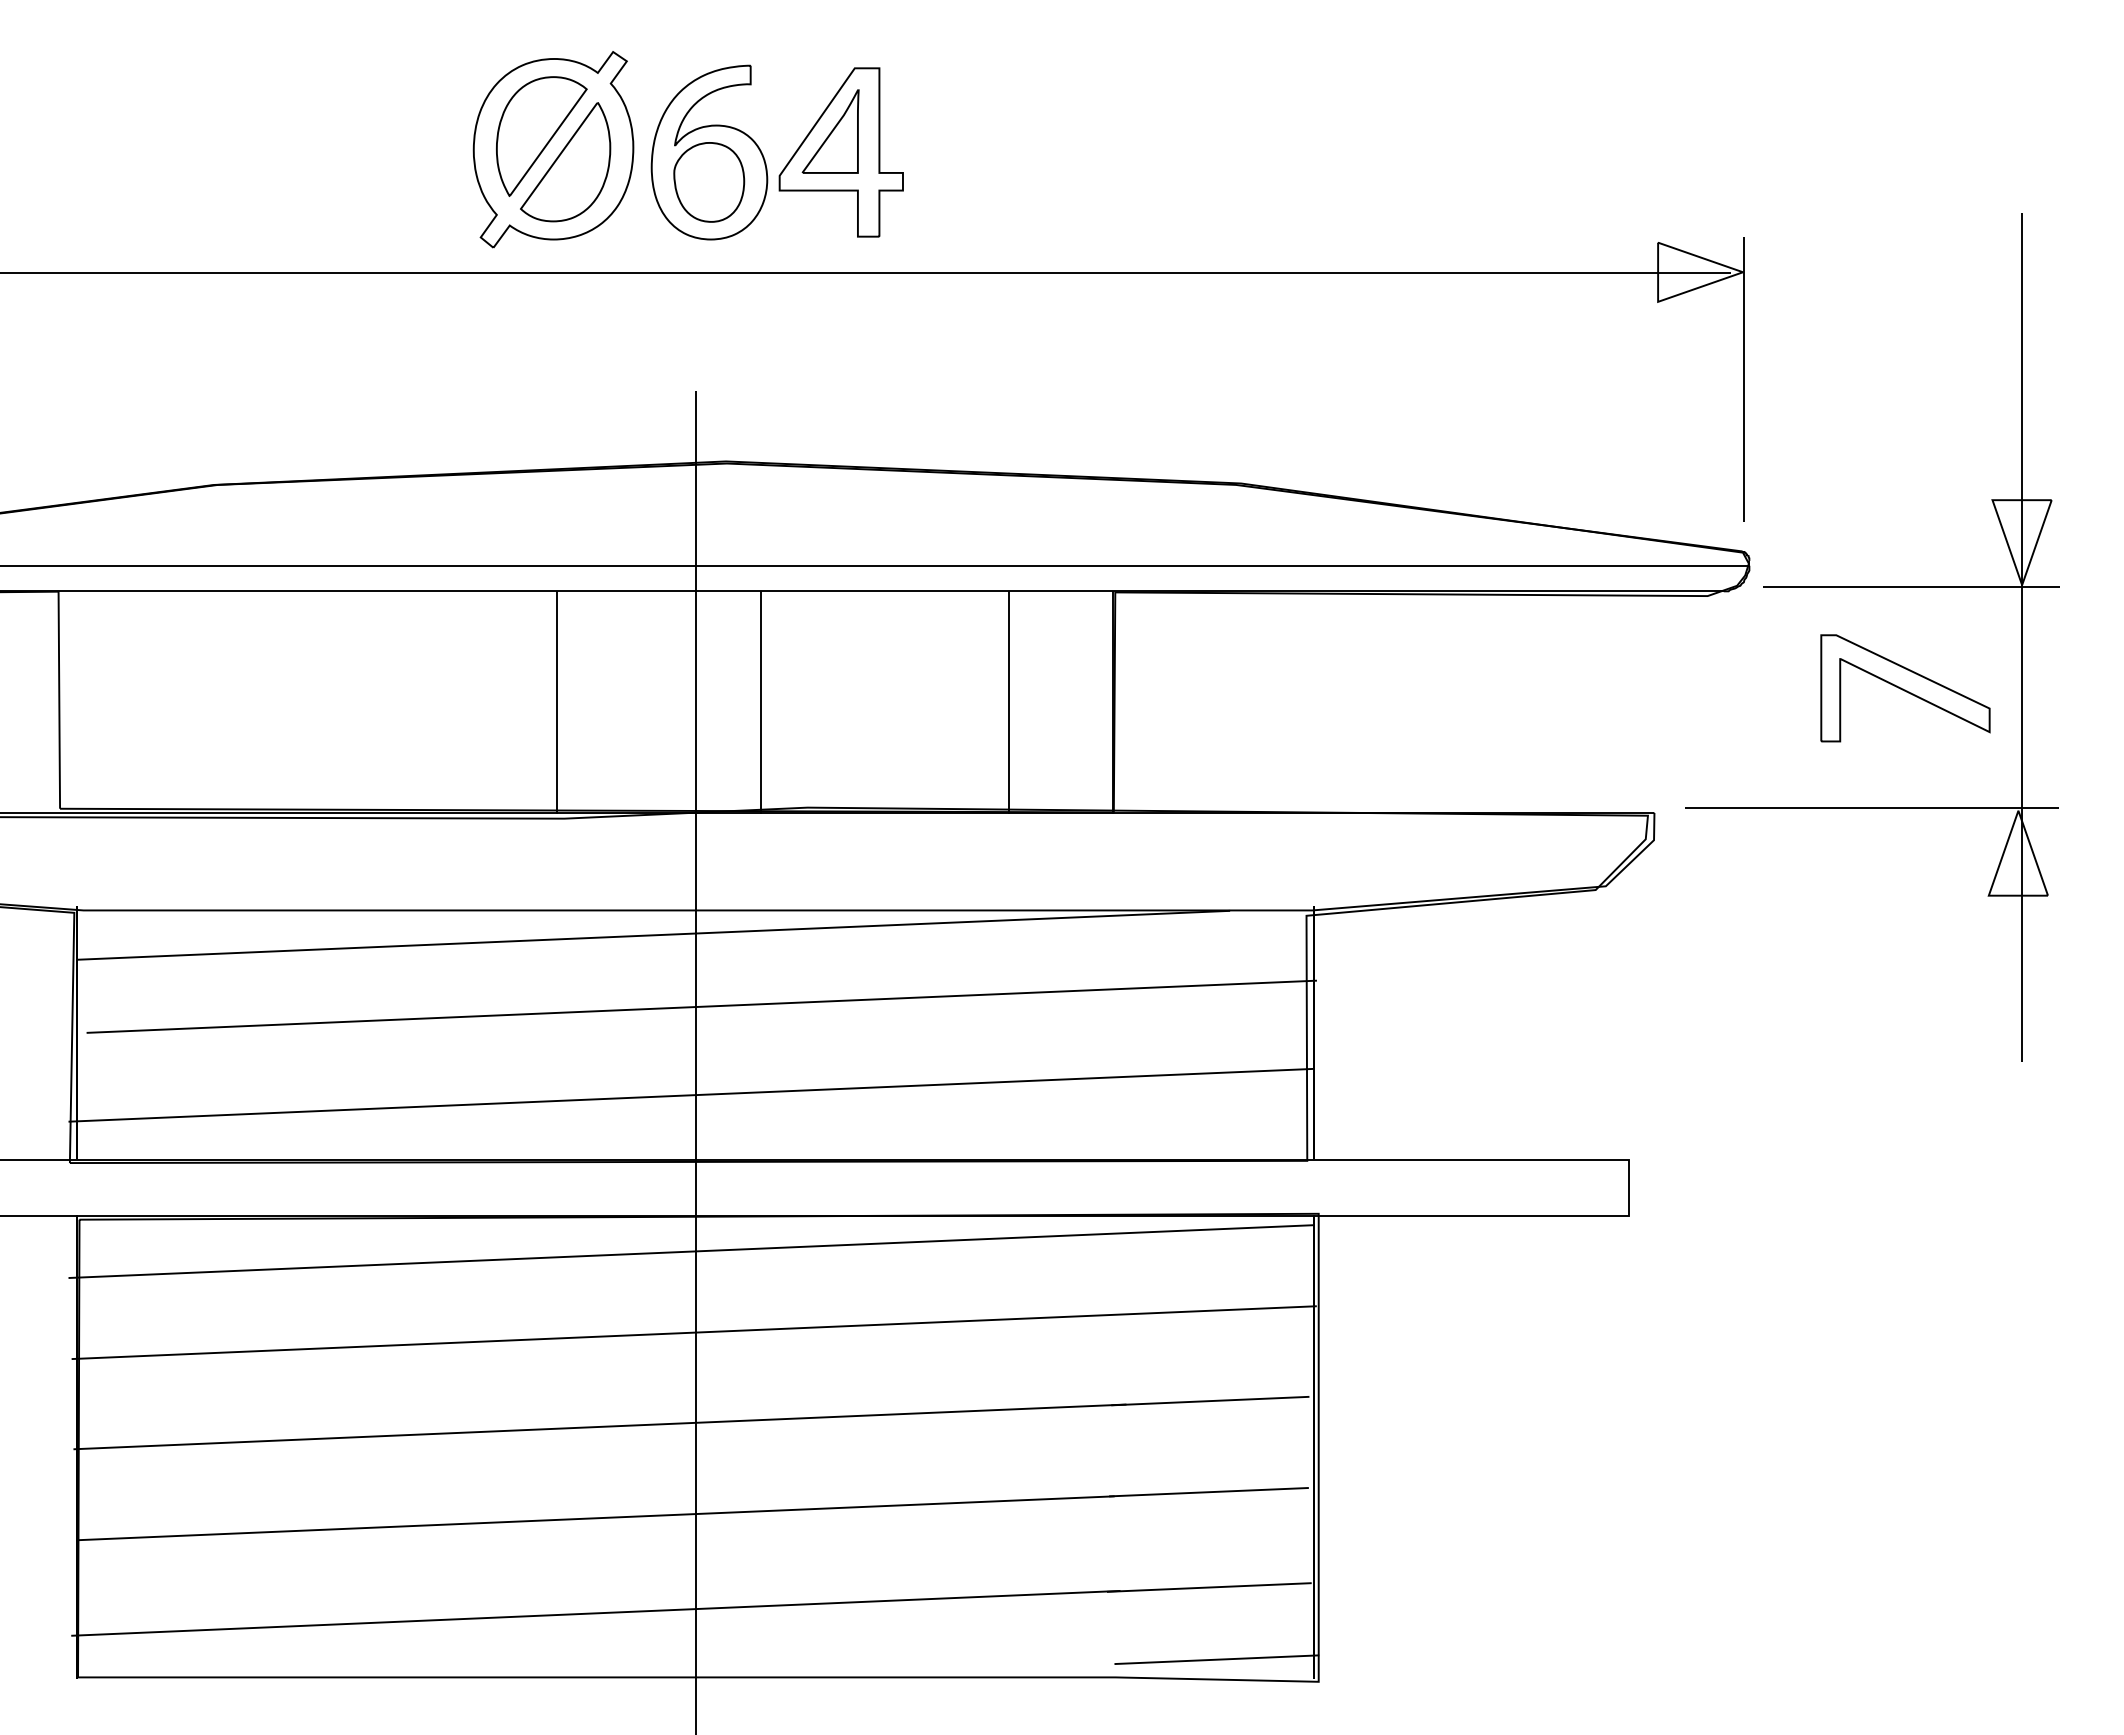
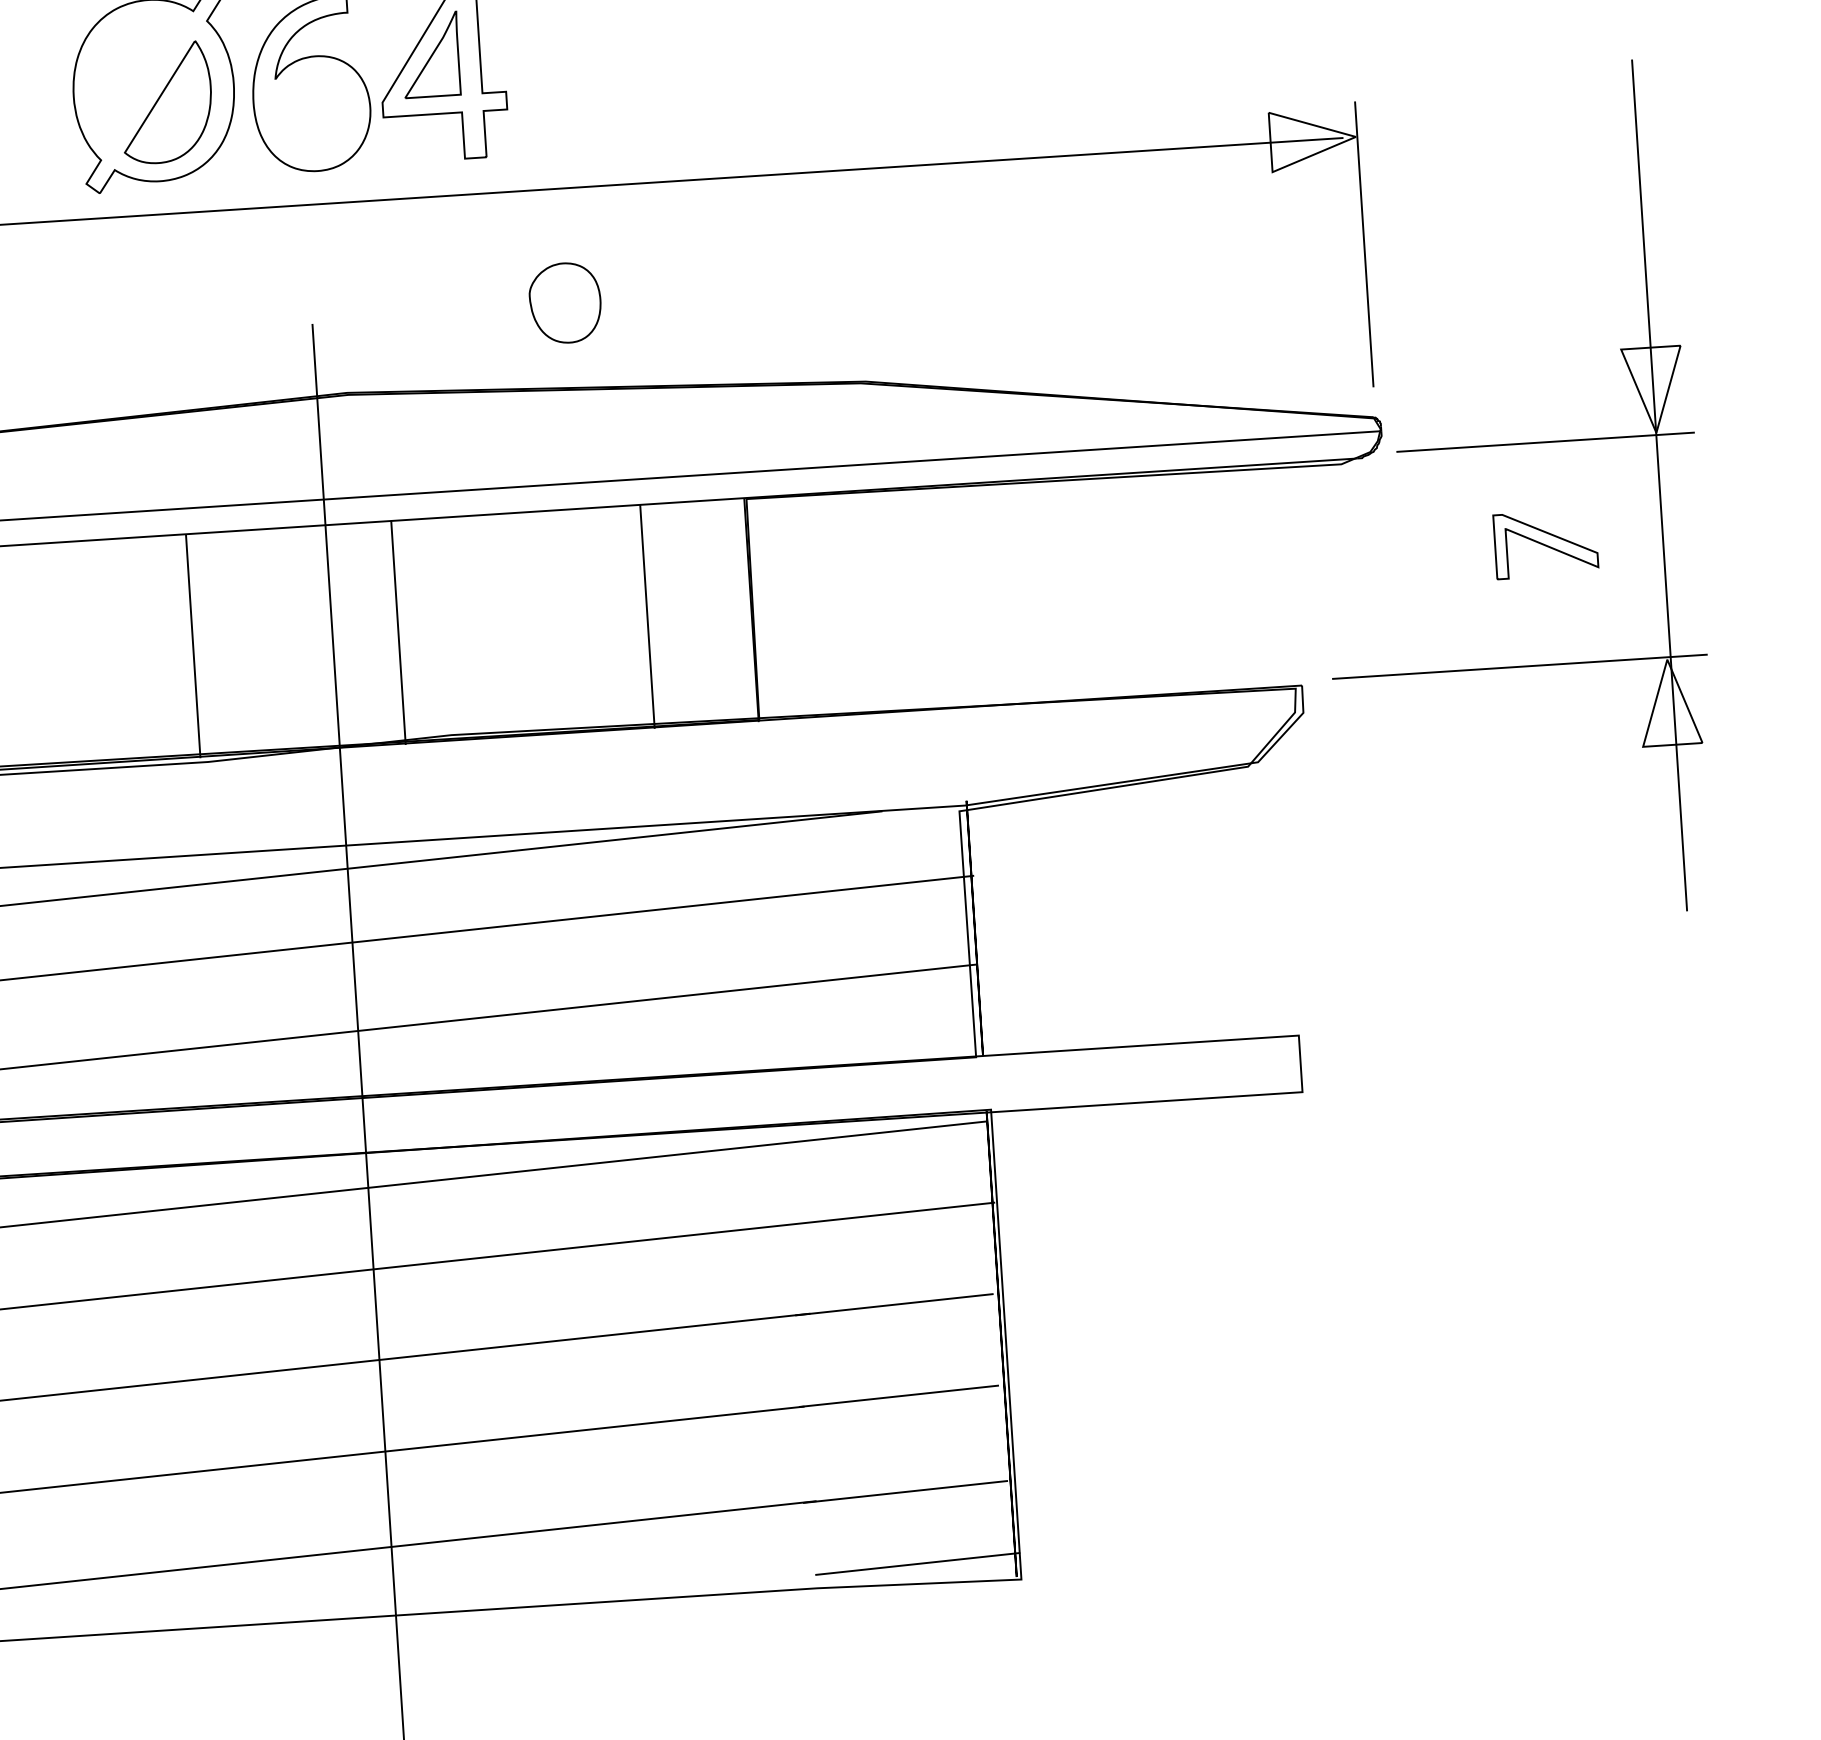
part: (541, 136) -> (140, 78), removed
part: (709, 182) -> (565, 303), moved
part: (1905, 688) -> (1546, 544), size x0.6

